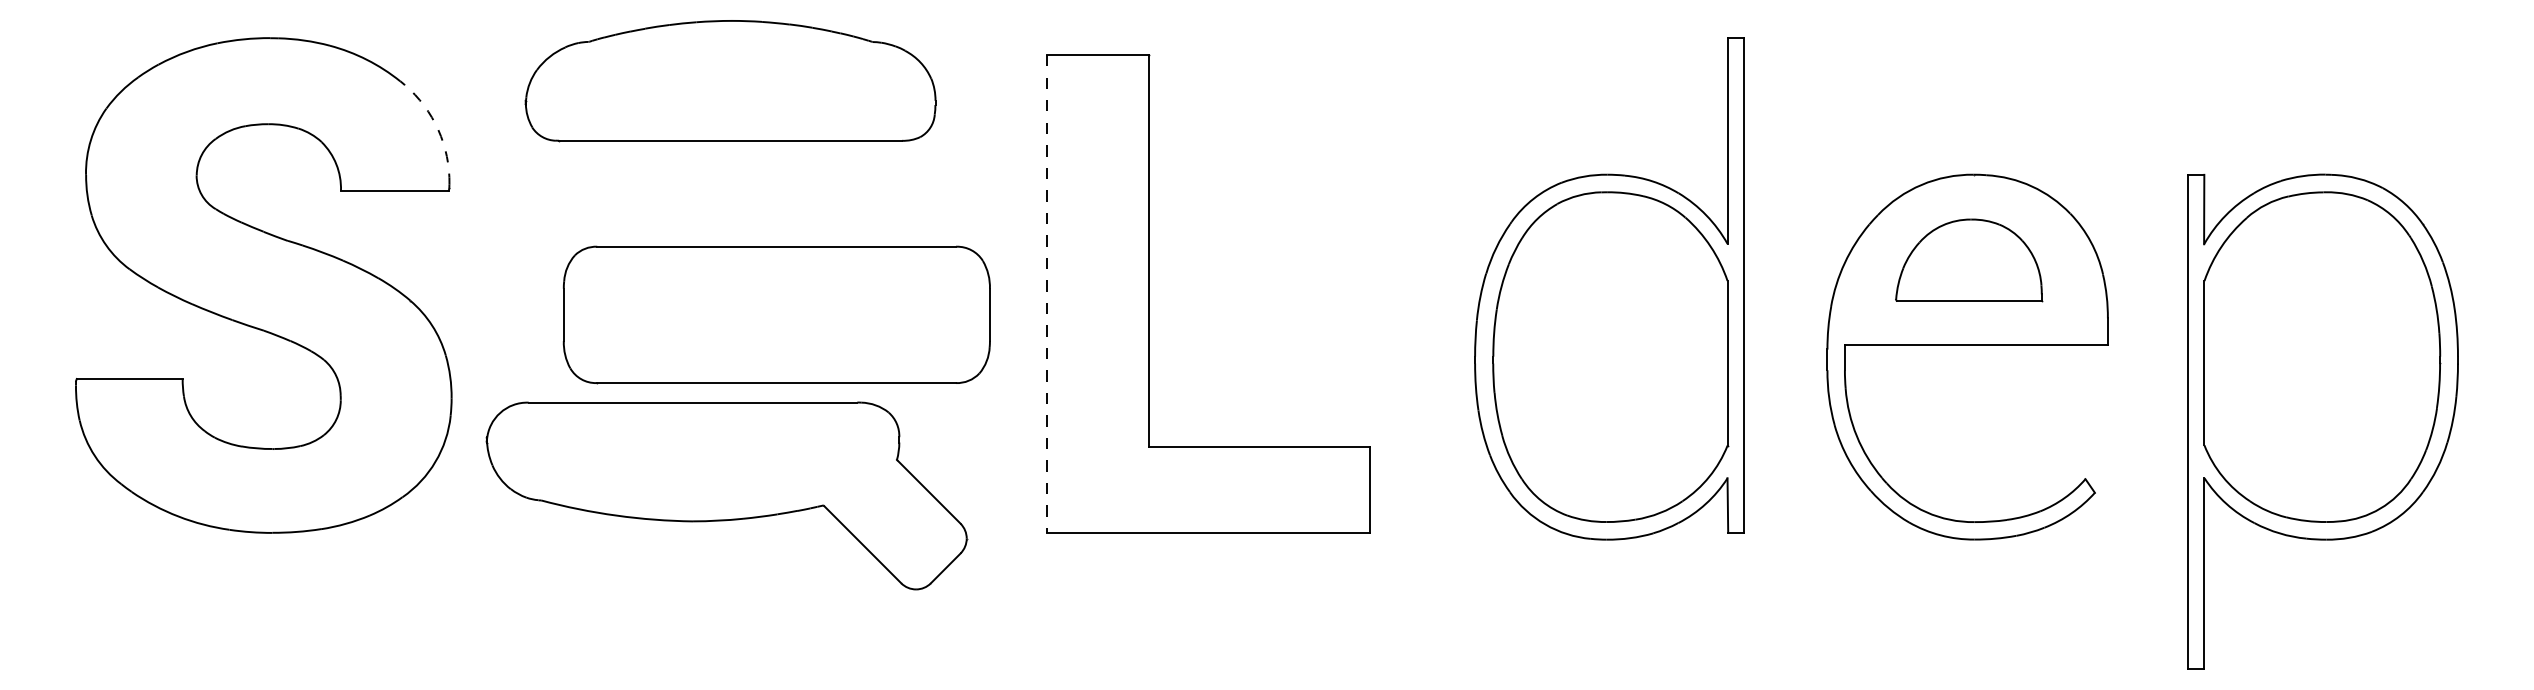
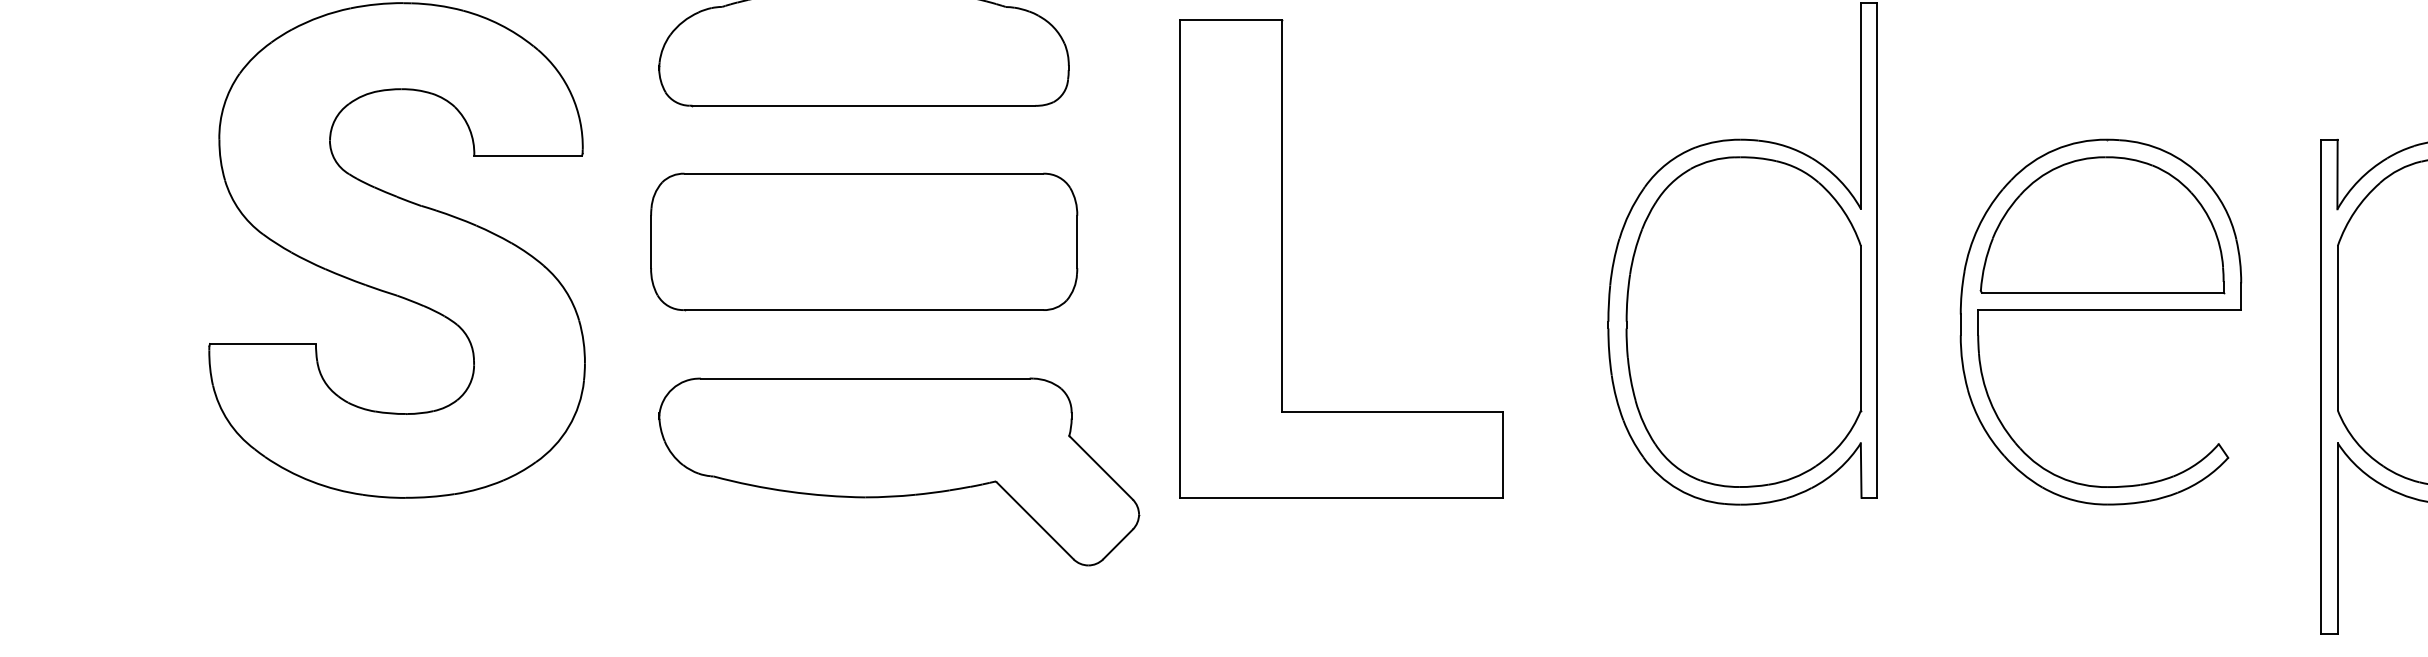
arc: (438, 129) -> (571, 94), dashed -> solid
part: (1968, 260) -> (2101, 225), size x1.67
line: (1046, 293) -> (1179, 258), dashed -> solid
part: (776, 314) -> (863, 241), moved
part: (726, 495) -> (898, 471), moved

